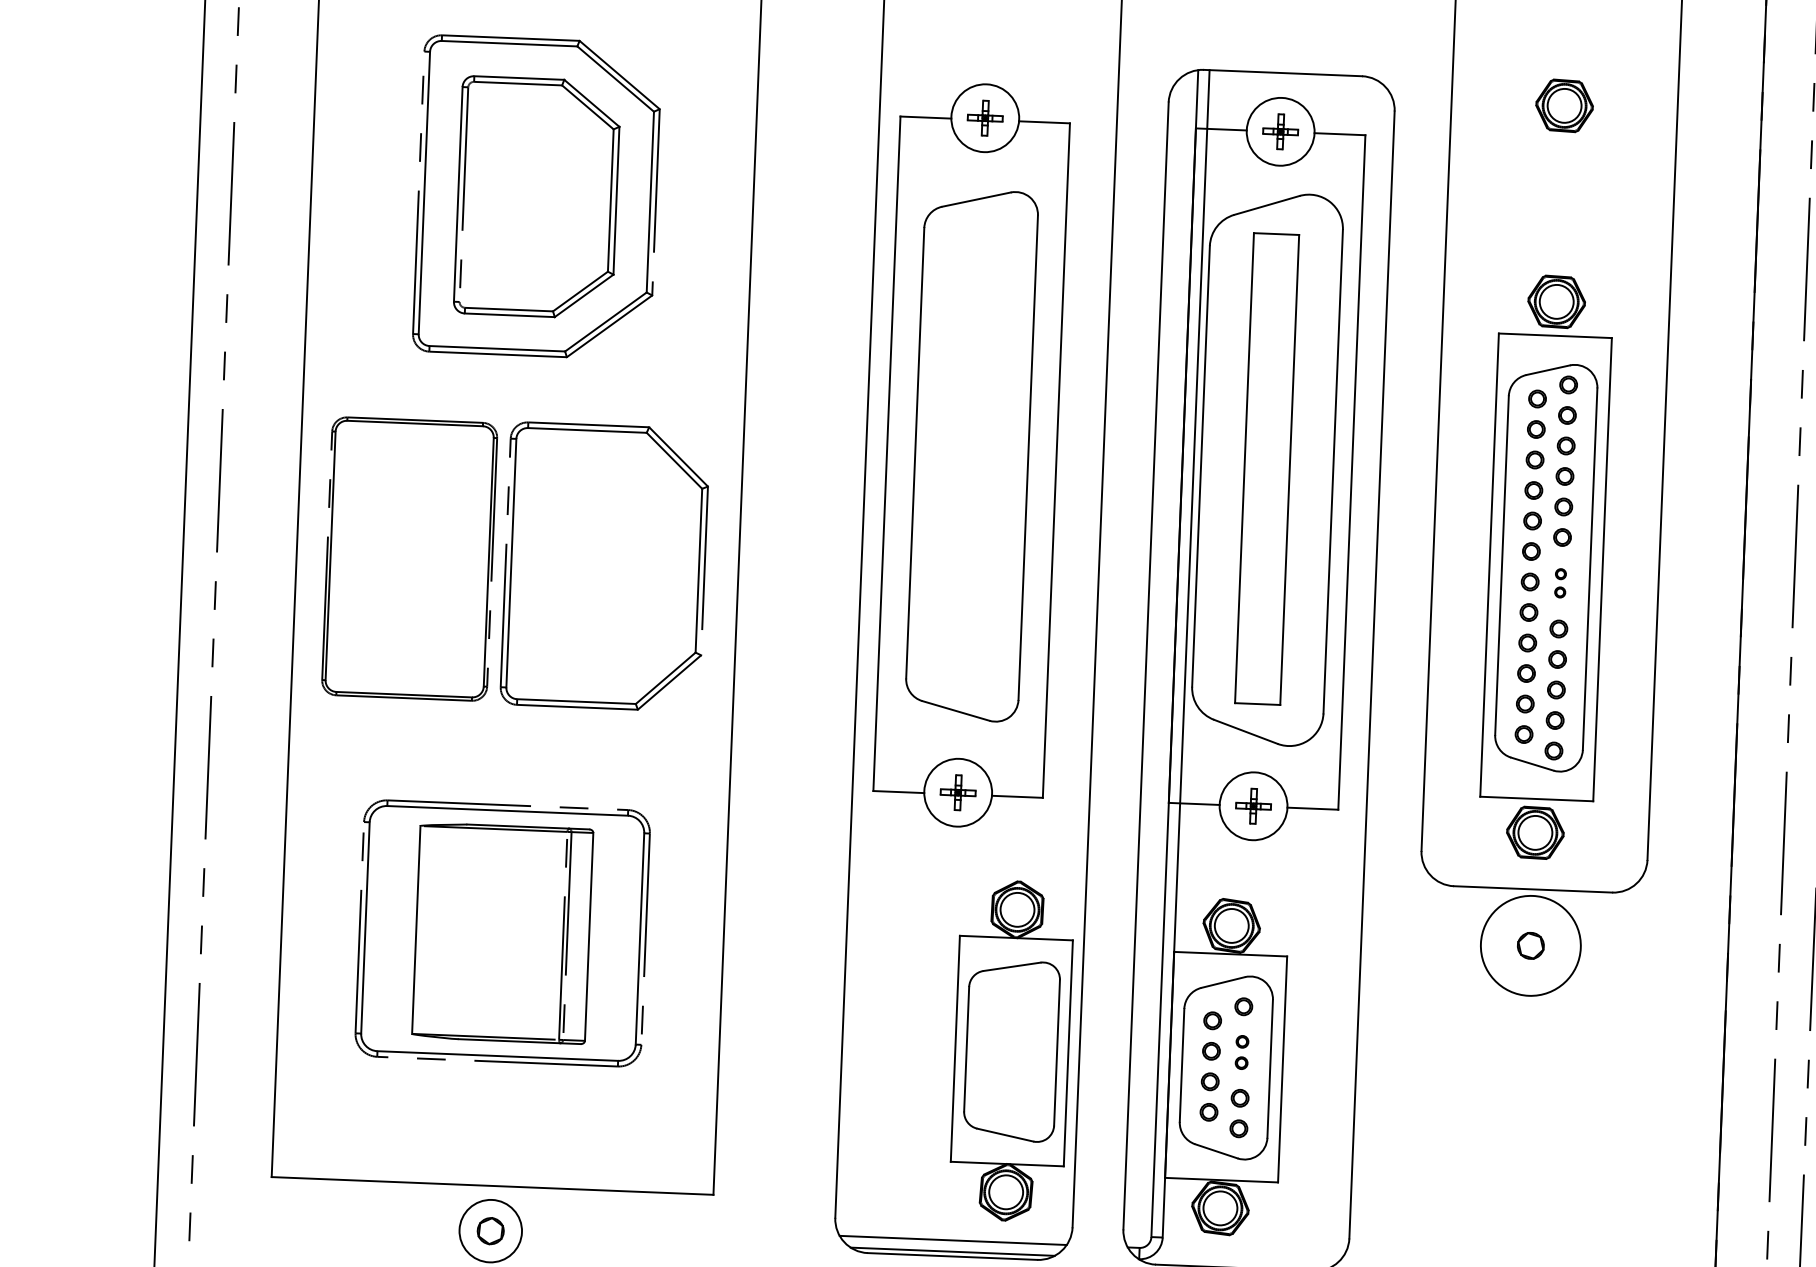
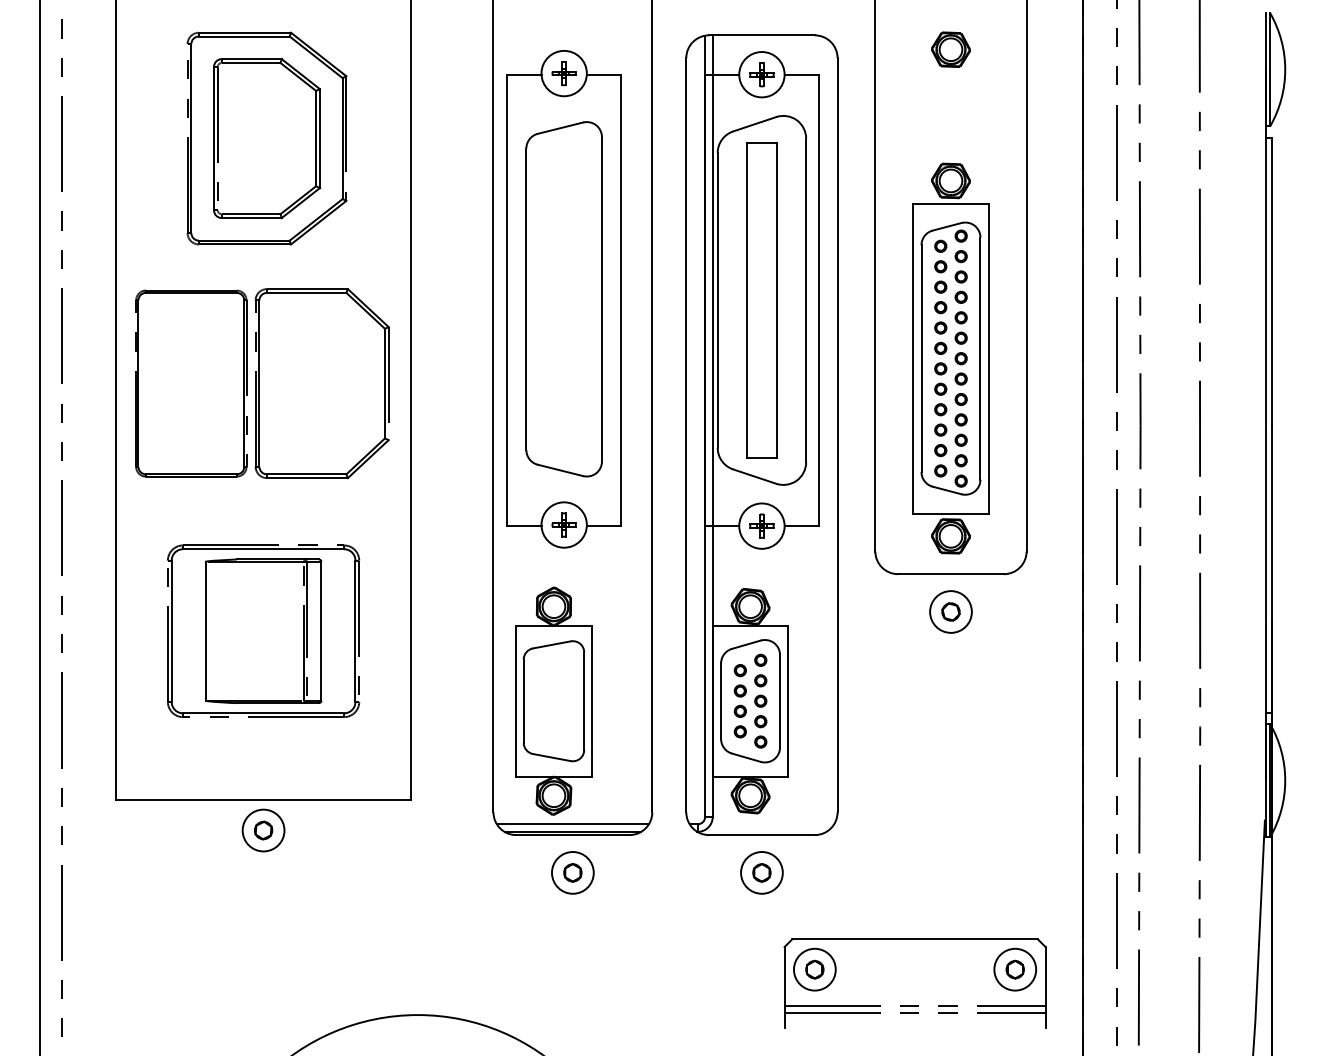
part: (1559, 582) -> (960, 368), size x1.67
circle: (1530, 945) -> (950, 611), size x0.62
part: (1011, 1049) -> (553, 700), moved
part: (1241, 1051) -> (760, 690), size x1.43

